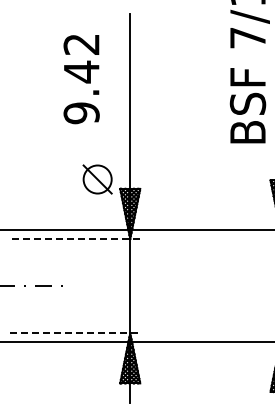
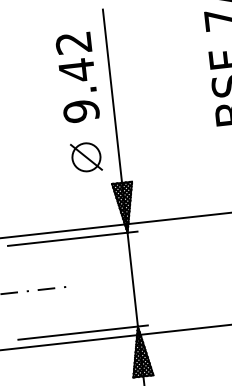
text: (81, 79) -> (77, 77), moved
part: (97, 179) -> (86, 157), moved
line: (74, 238) -> (72, 238), dashed -> solid
line: (75, 333) -> (83, 332), dashed -> solid

